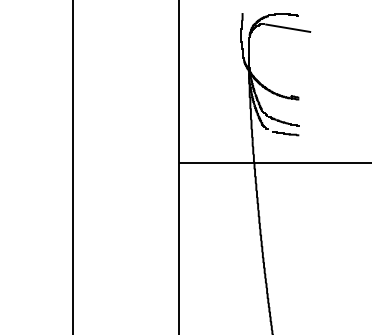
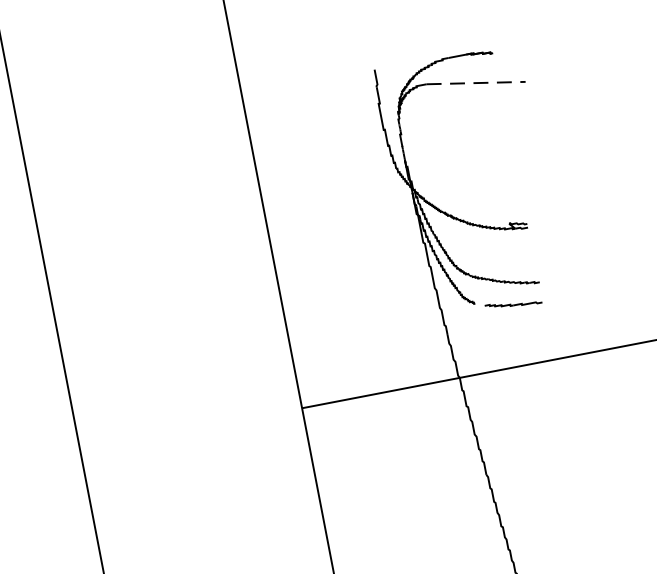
line: (288, 28) -> (476, 83), solid -> dashed

